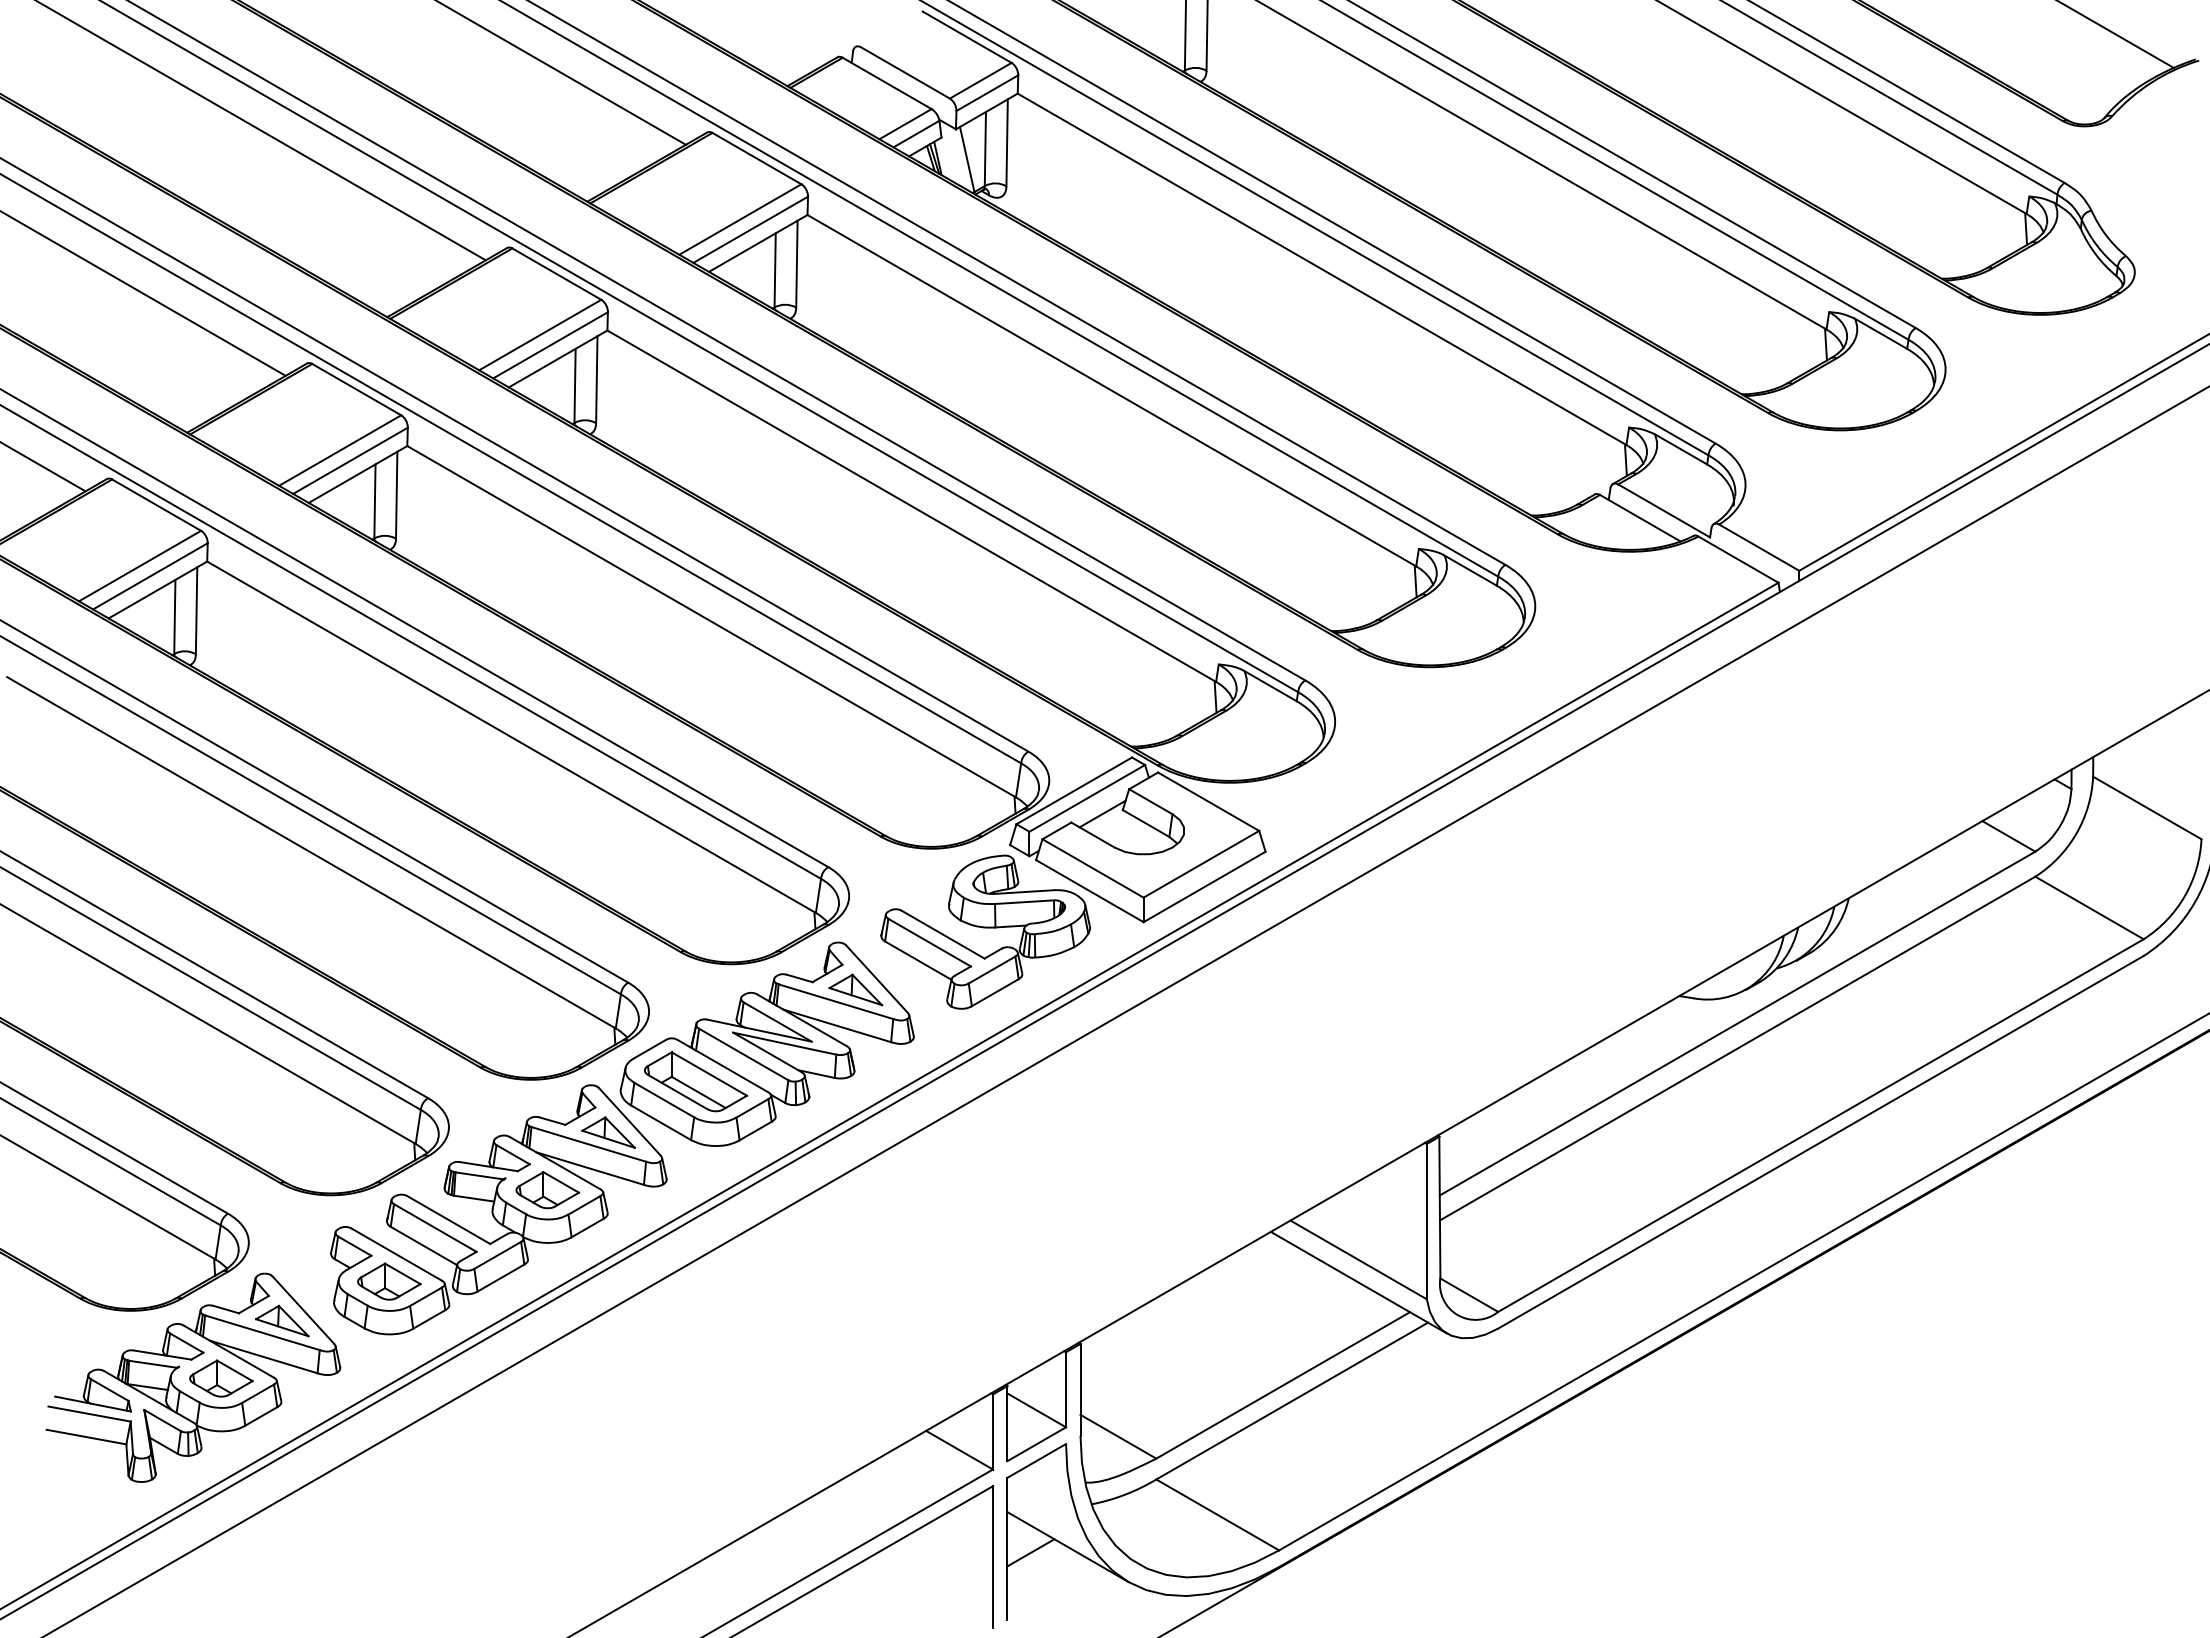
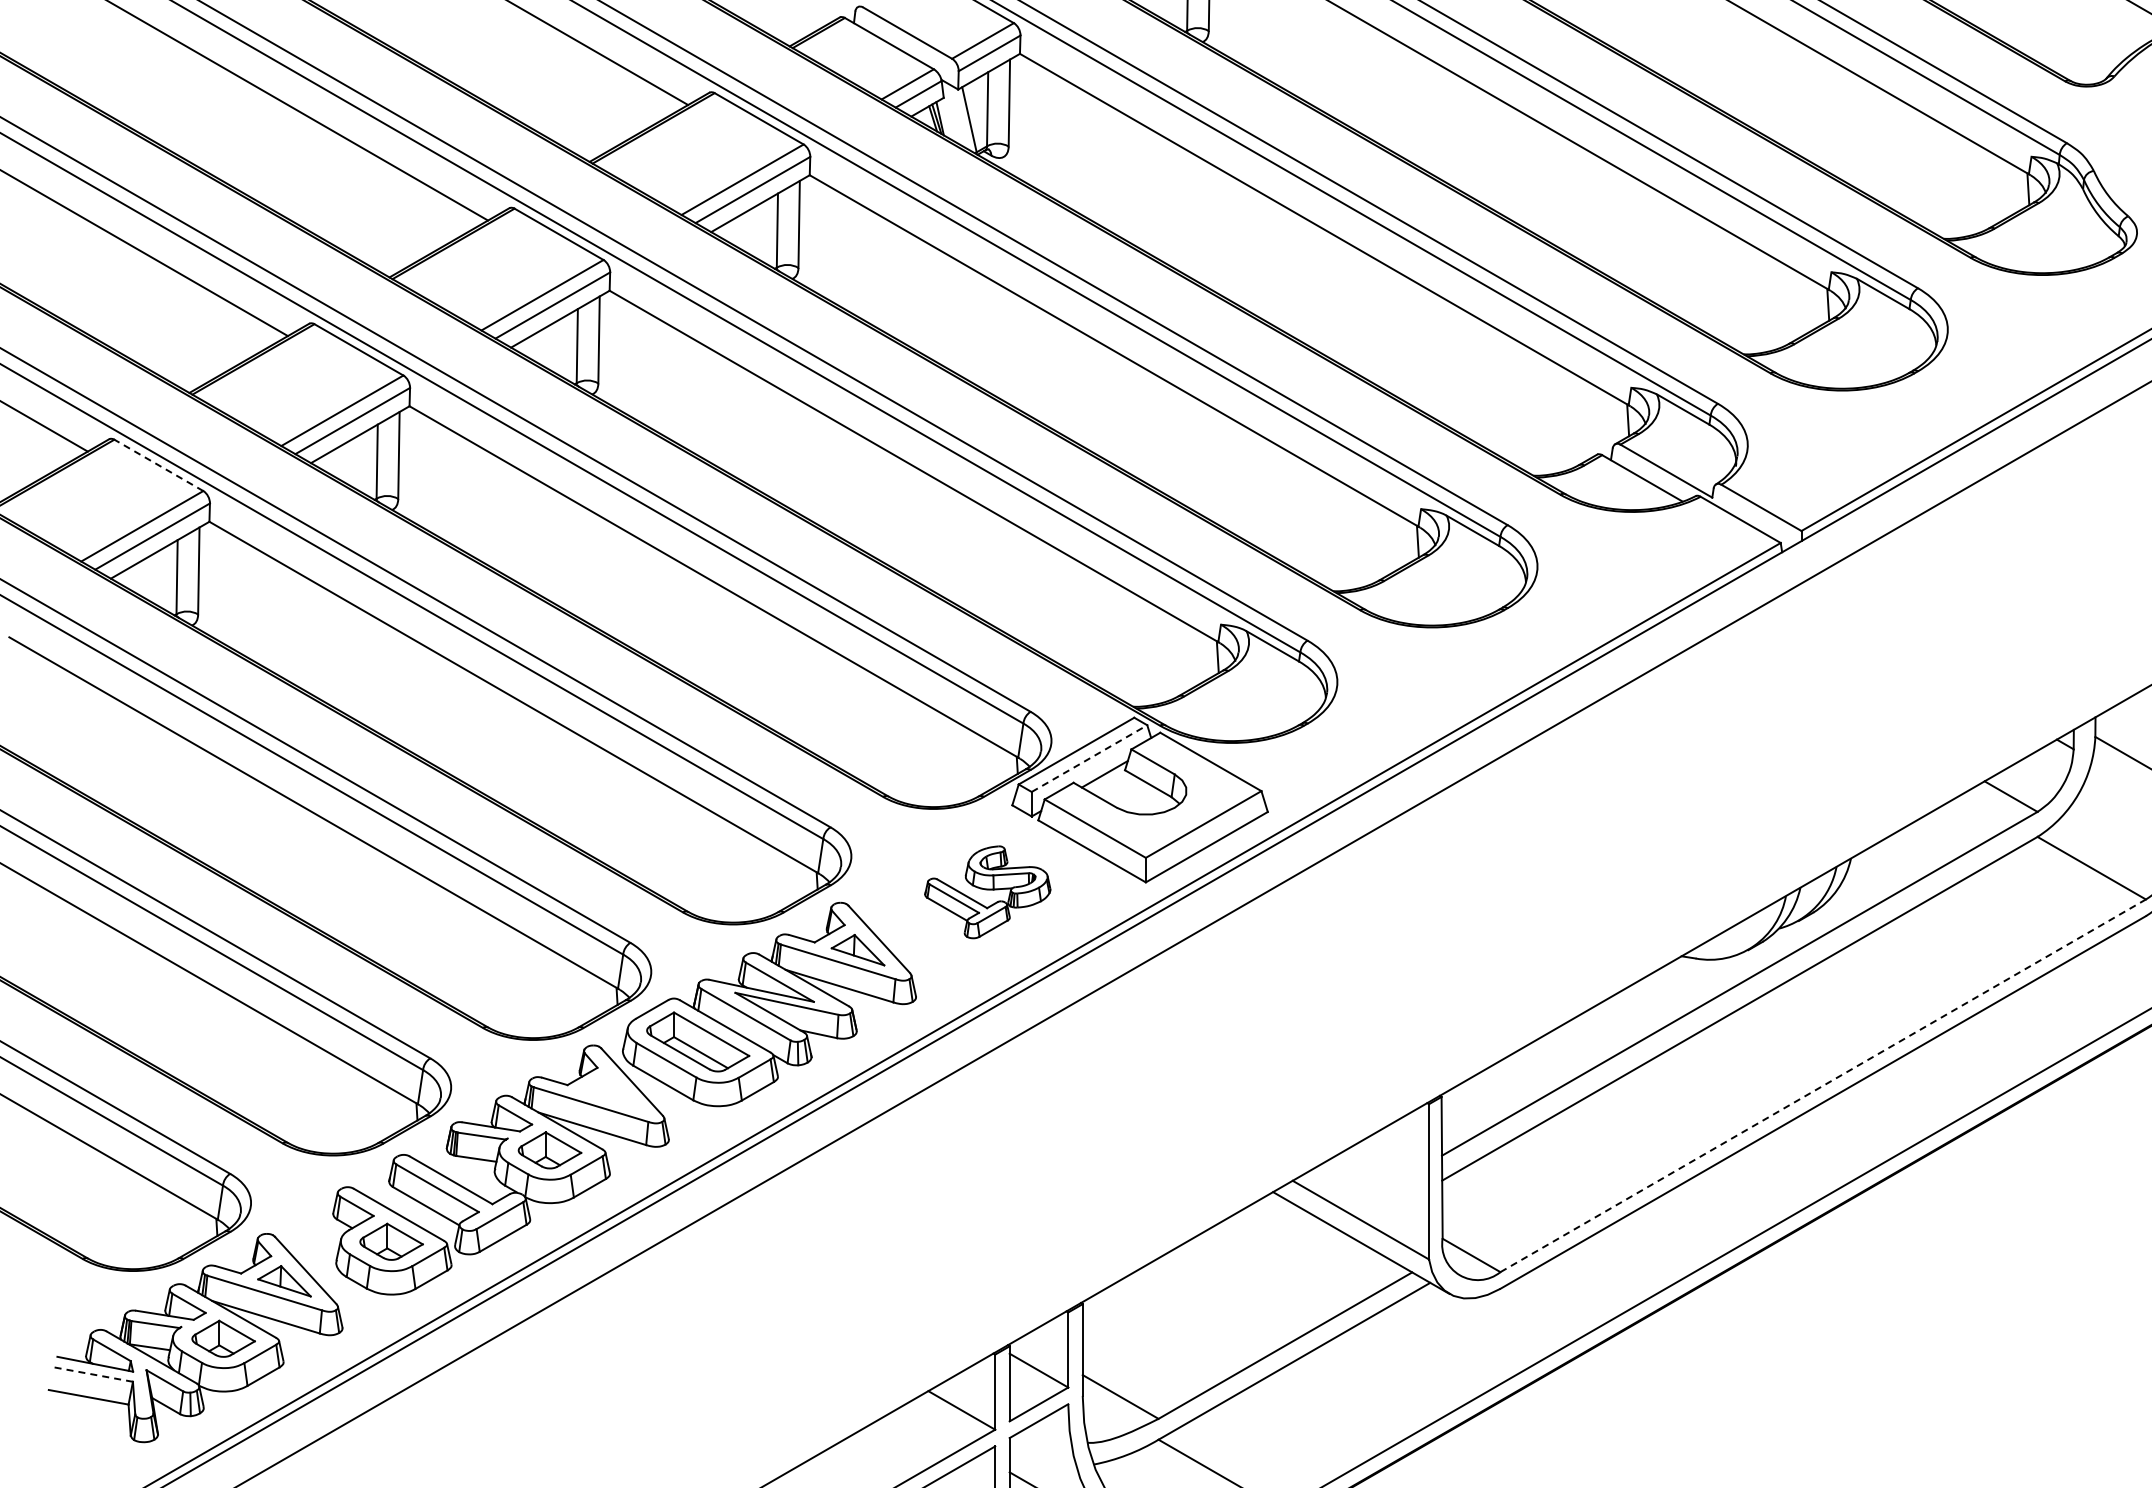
line: (156, 504) -> (158, 464), solid -> dashed
line: (1087, 798) -> (1089, 758), solid -> dashed
part: (985, 931) -> (987, 891), size x0.6
line: (1820, 1125) -> (1822, 1085), solid -> dashed
part: (608, 1132) -> (610, 1092), removed
line: (89, 1414) -> (91, 1374), solid -> dashed

